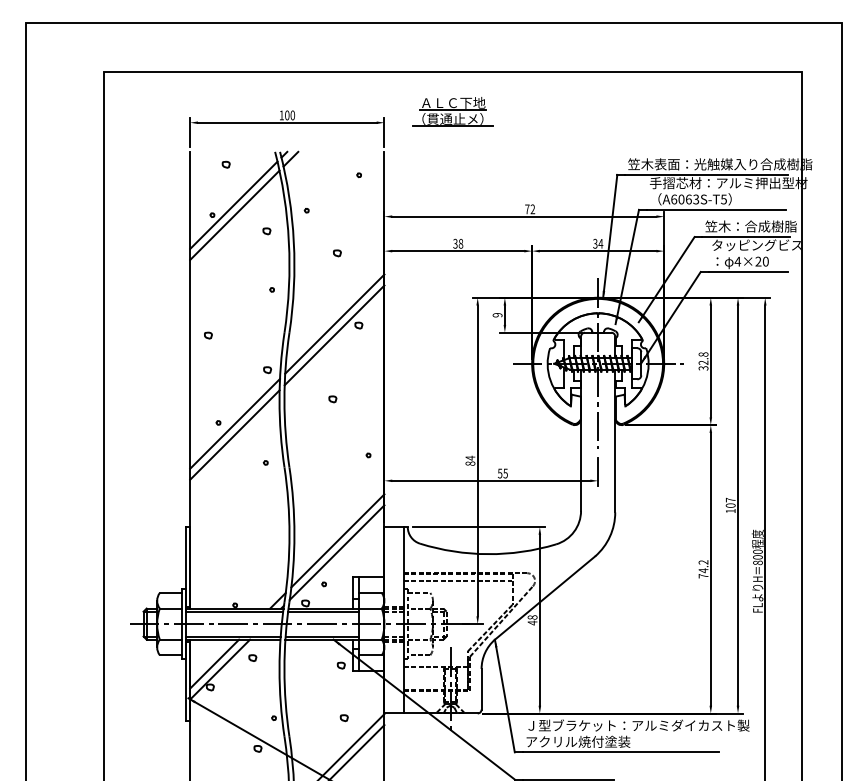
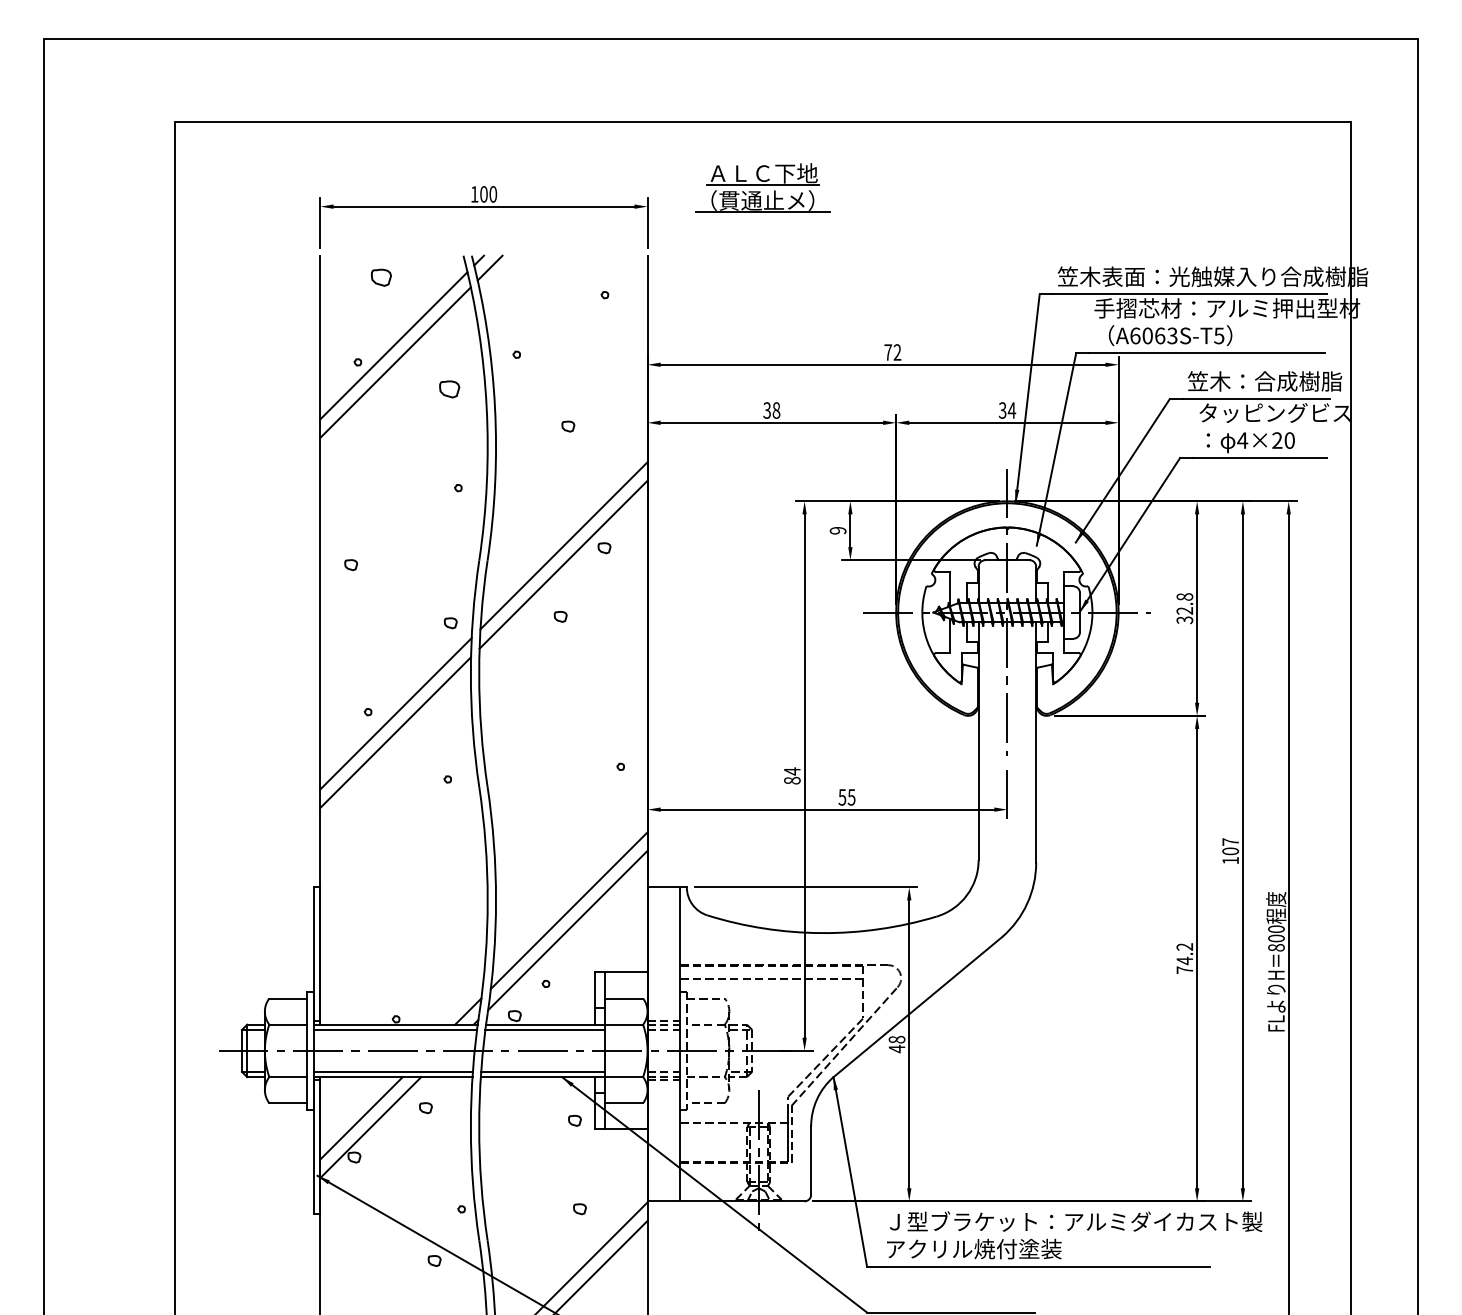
part: (225, 164) -> (379, 276), size x1.6
part: (266, 231) -> (448, 389), size x1.6
part: (332, 399) -> (560, 617), moved

